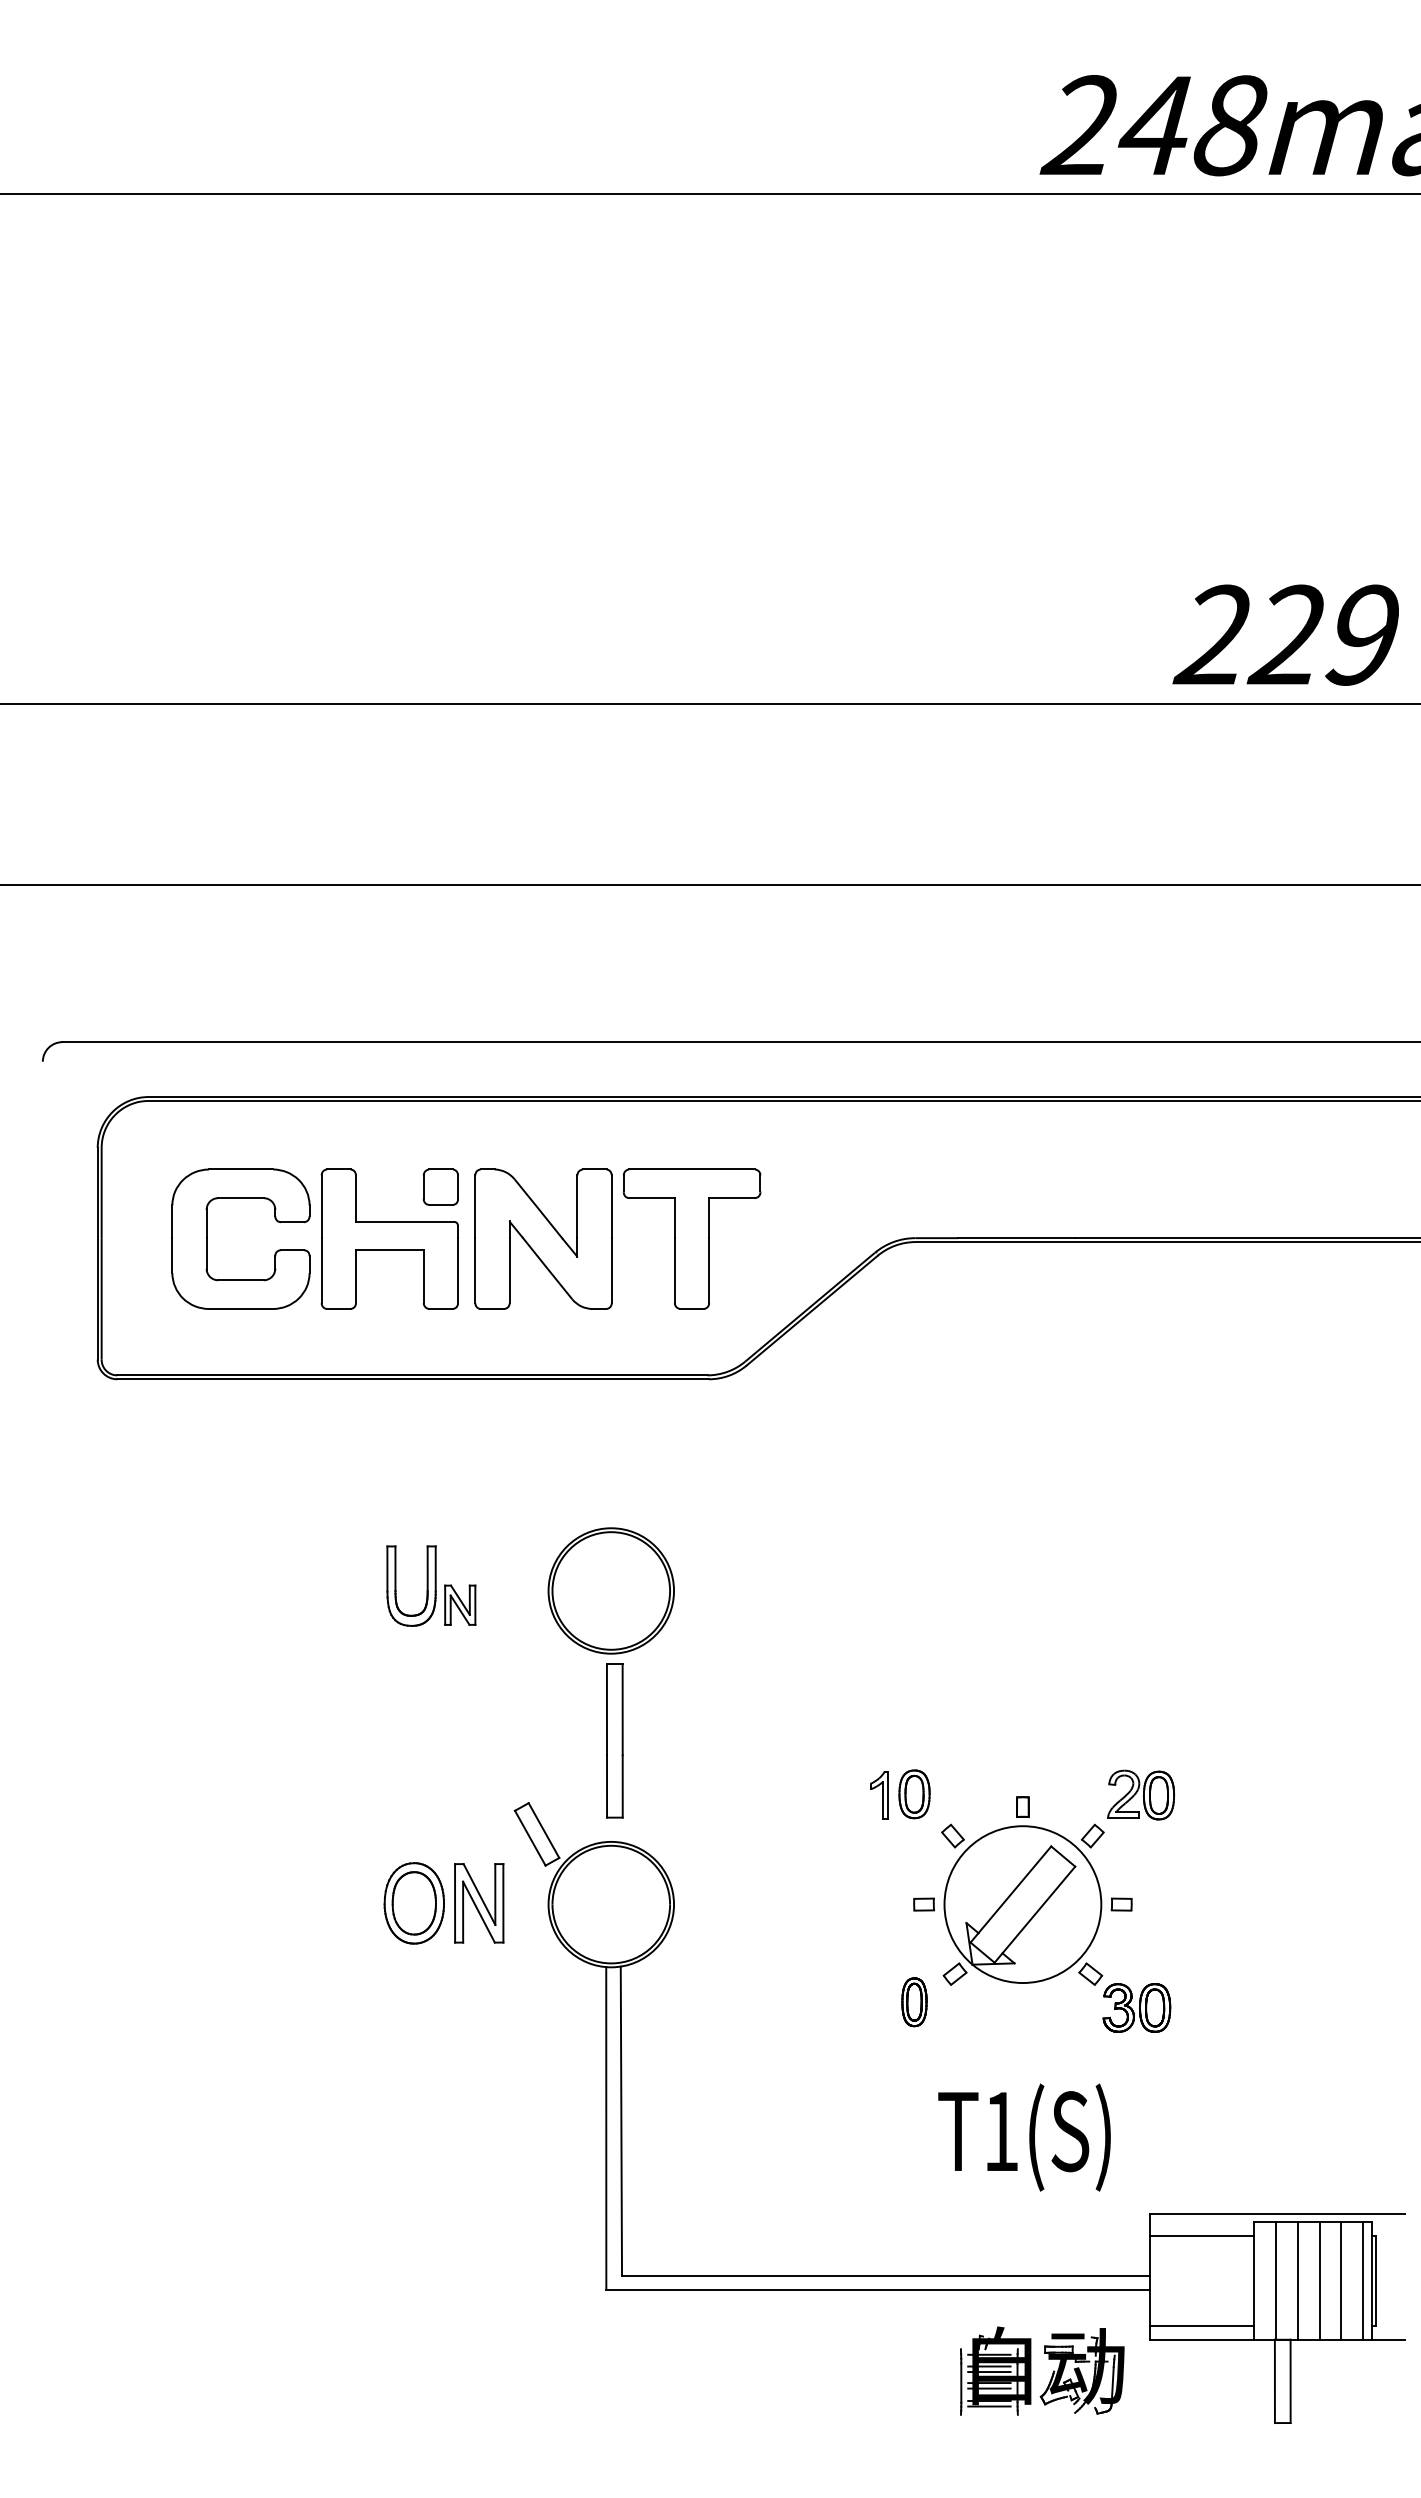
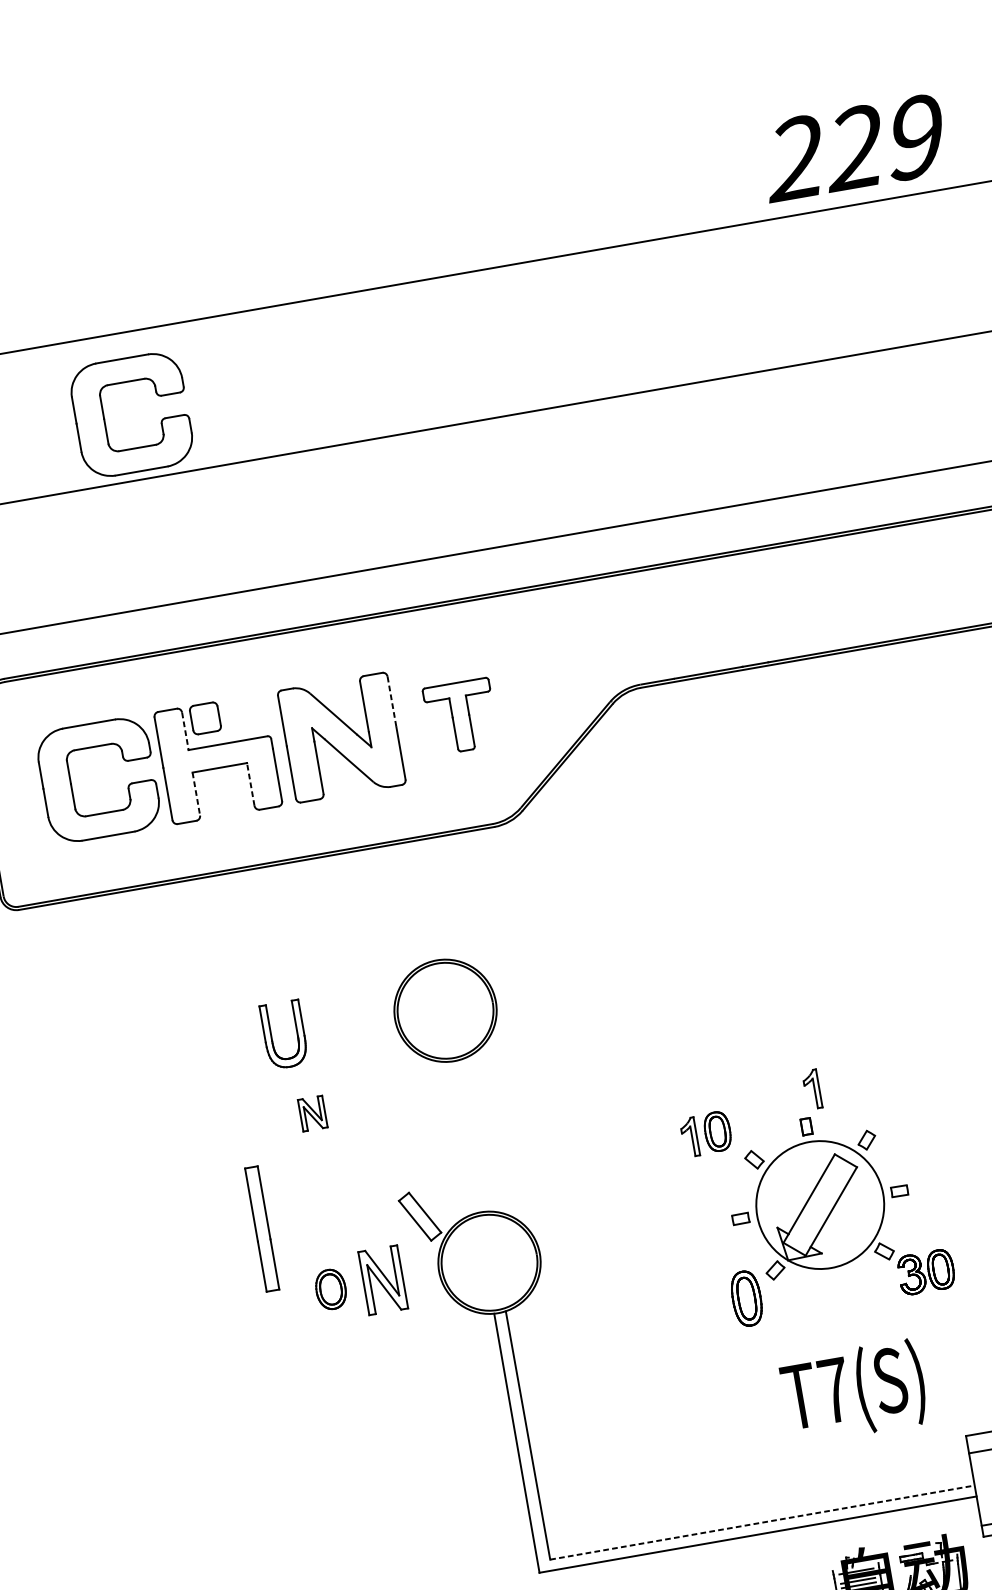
part: (324, 804) -> (104, 419), added
part: (440, 1186) -> (205, 717), moved
line: (355, 1199) -> (185, 732), solid -> dashed
line: (611, 1207) -> (391, 702), solid -> dashed
part: (691, 1238) -> (460, 716), size x0.6
line: (355, 1276) -> (195, 793), solid -> dashed
line: (423, 1276) -> (250, 784), solid -> dashed
part: (460, 1604) -> (312, 1113), moved
part: (614, 1740) -> (261, 1228), moved
part: (1037, 1763) -> (812, 1089), added
part: (1141, 1794) -> (900, 1099), removed
part: (413, 1903) -> (330, 1289), size x0.6
part: (914, 2002) -> (746, 1298), size x1.4
text: (1001, 2131) -> (834, 1390), T1(S) -> T7(S)
line: (886, 2275) -> (762, 1522), solid -> dashed

